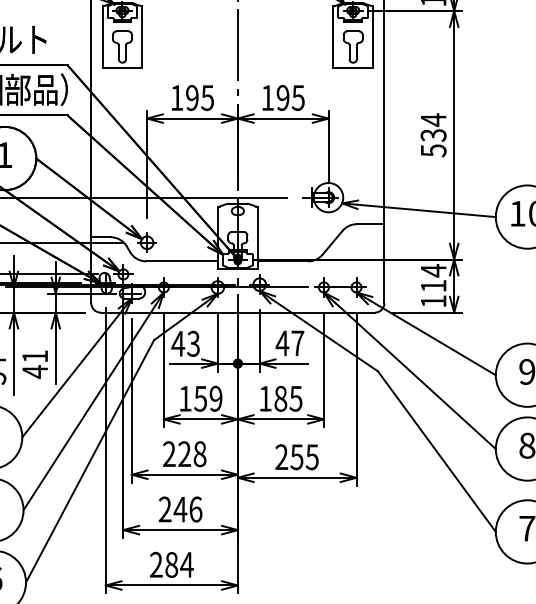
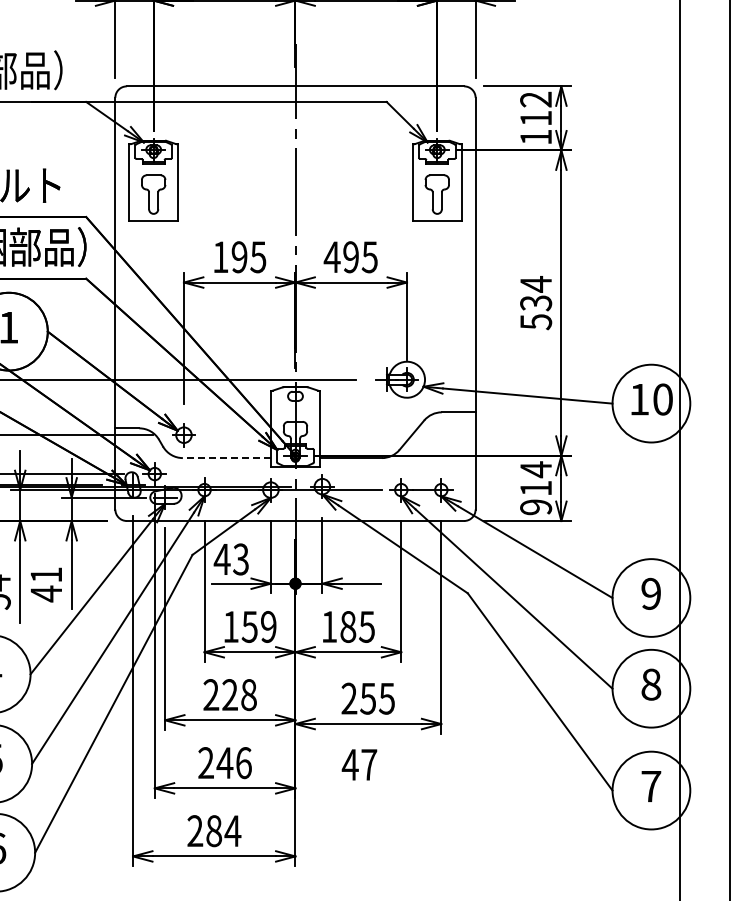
text: (267, 97) -> (331, 256), 195 -> 495
line: (181, 261) -> (226, 458), solid -> dashed
text: (433, 301) -> (536, 507), 114 -> 914
text: (289, 343) -> (359, 764), moved

